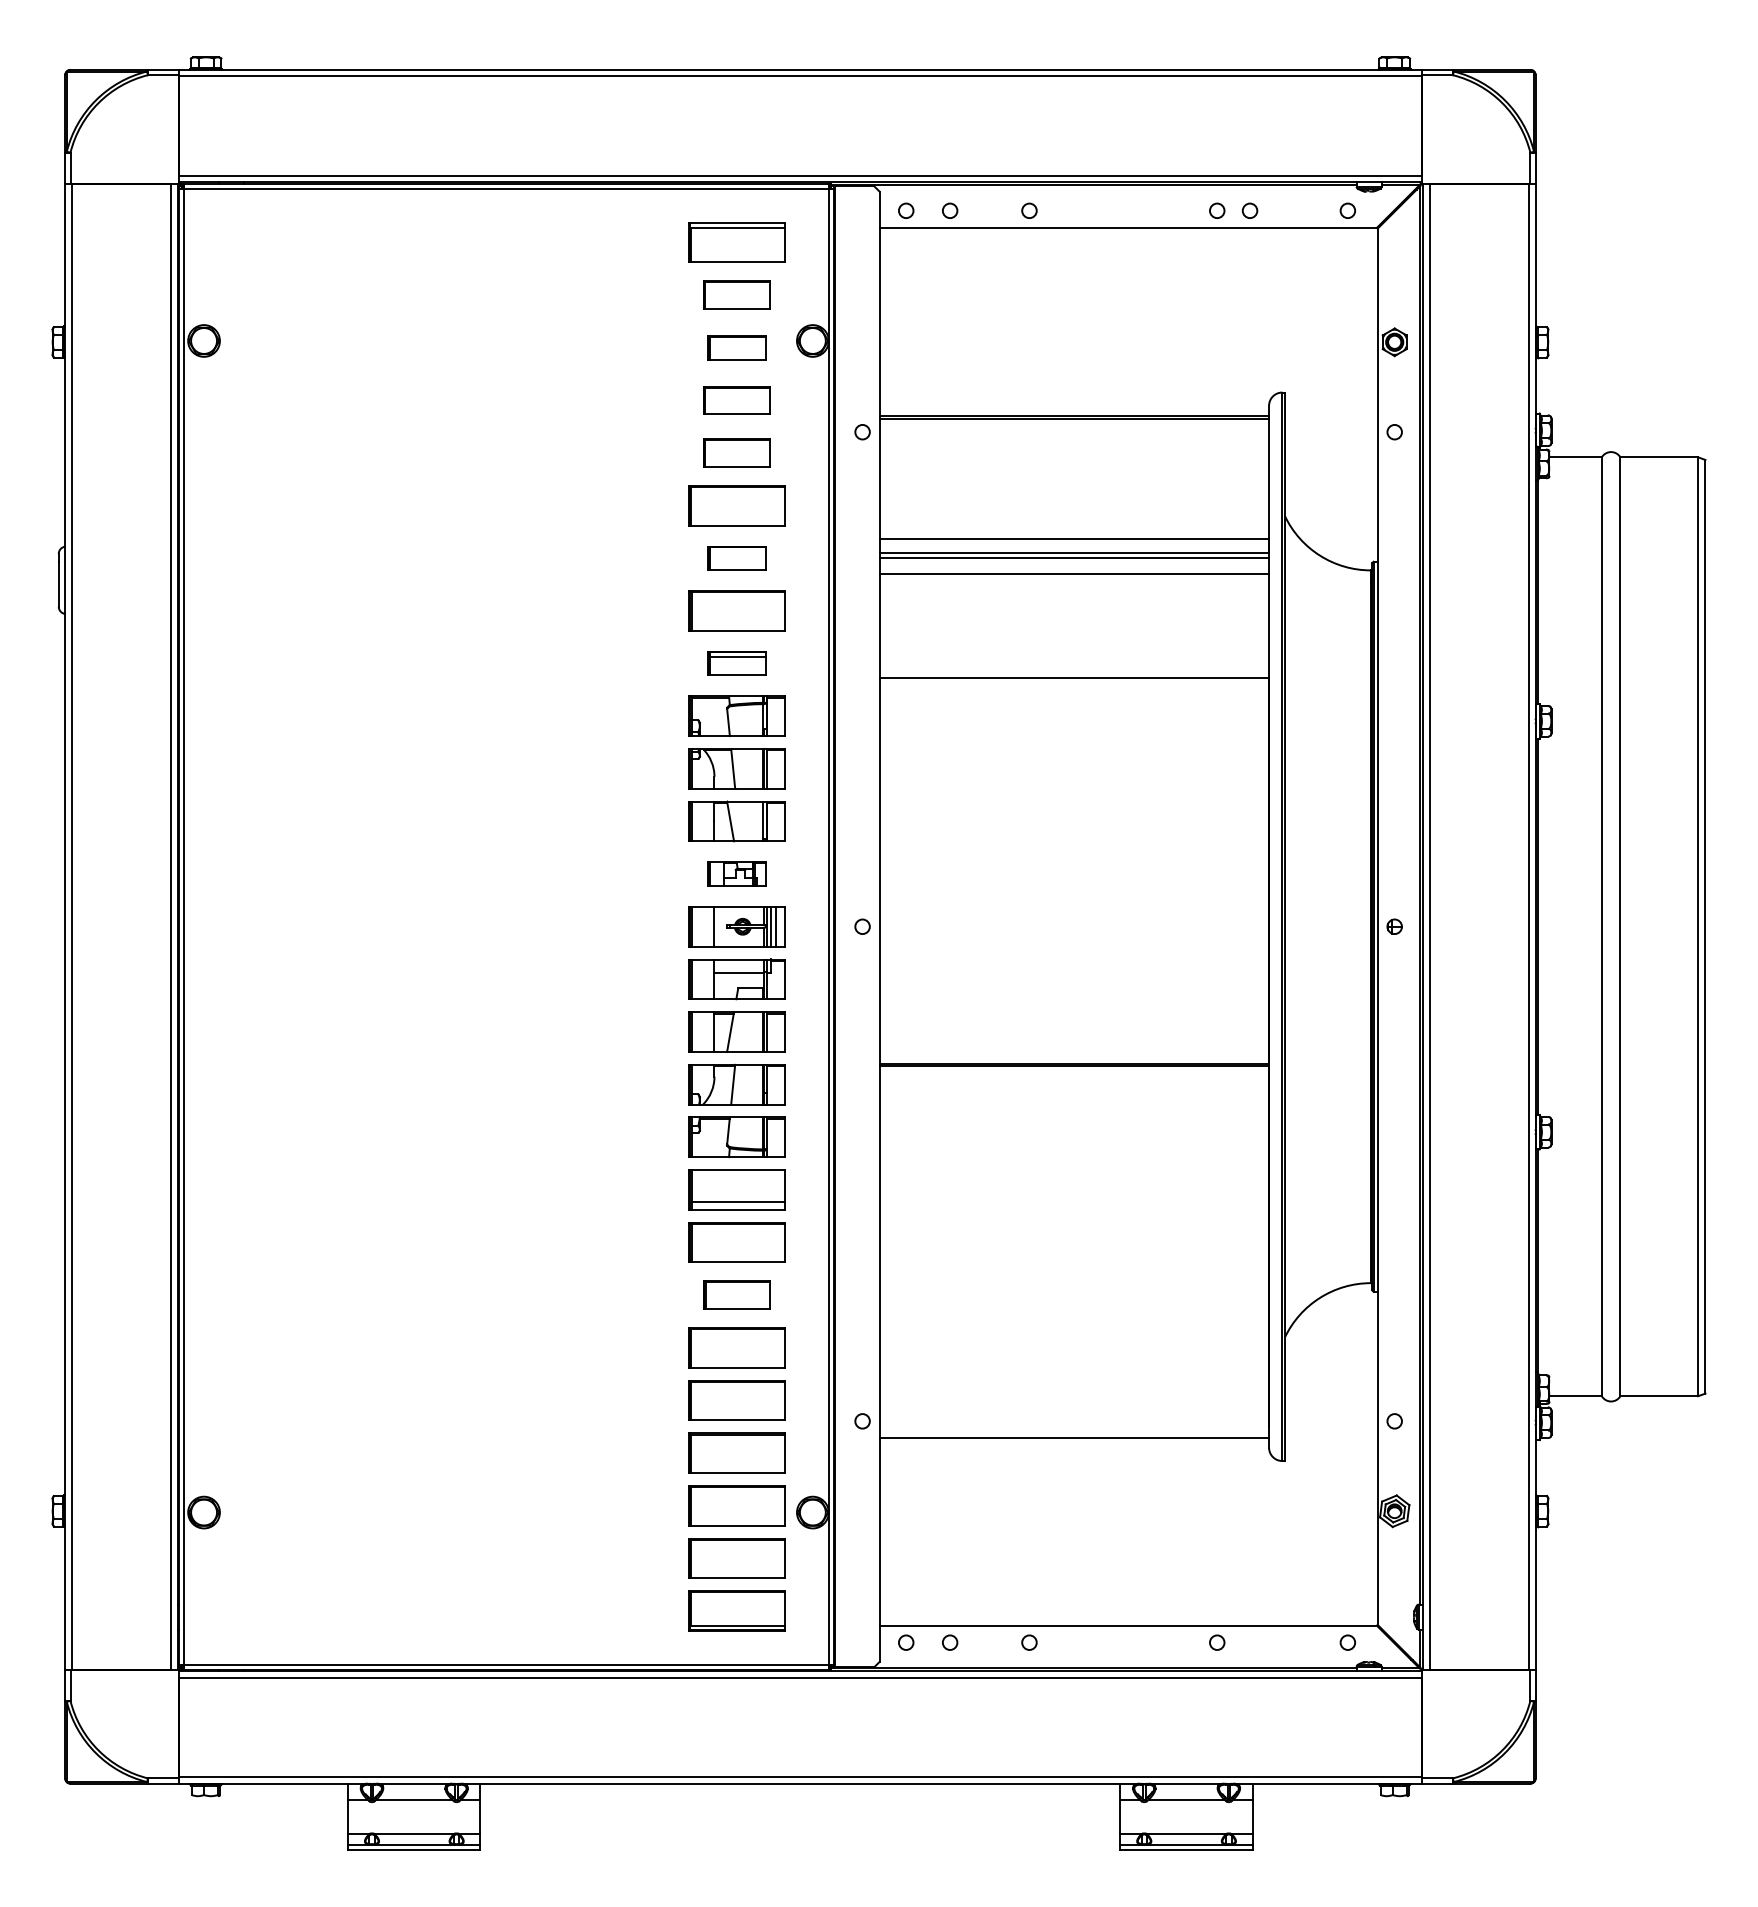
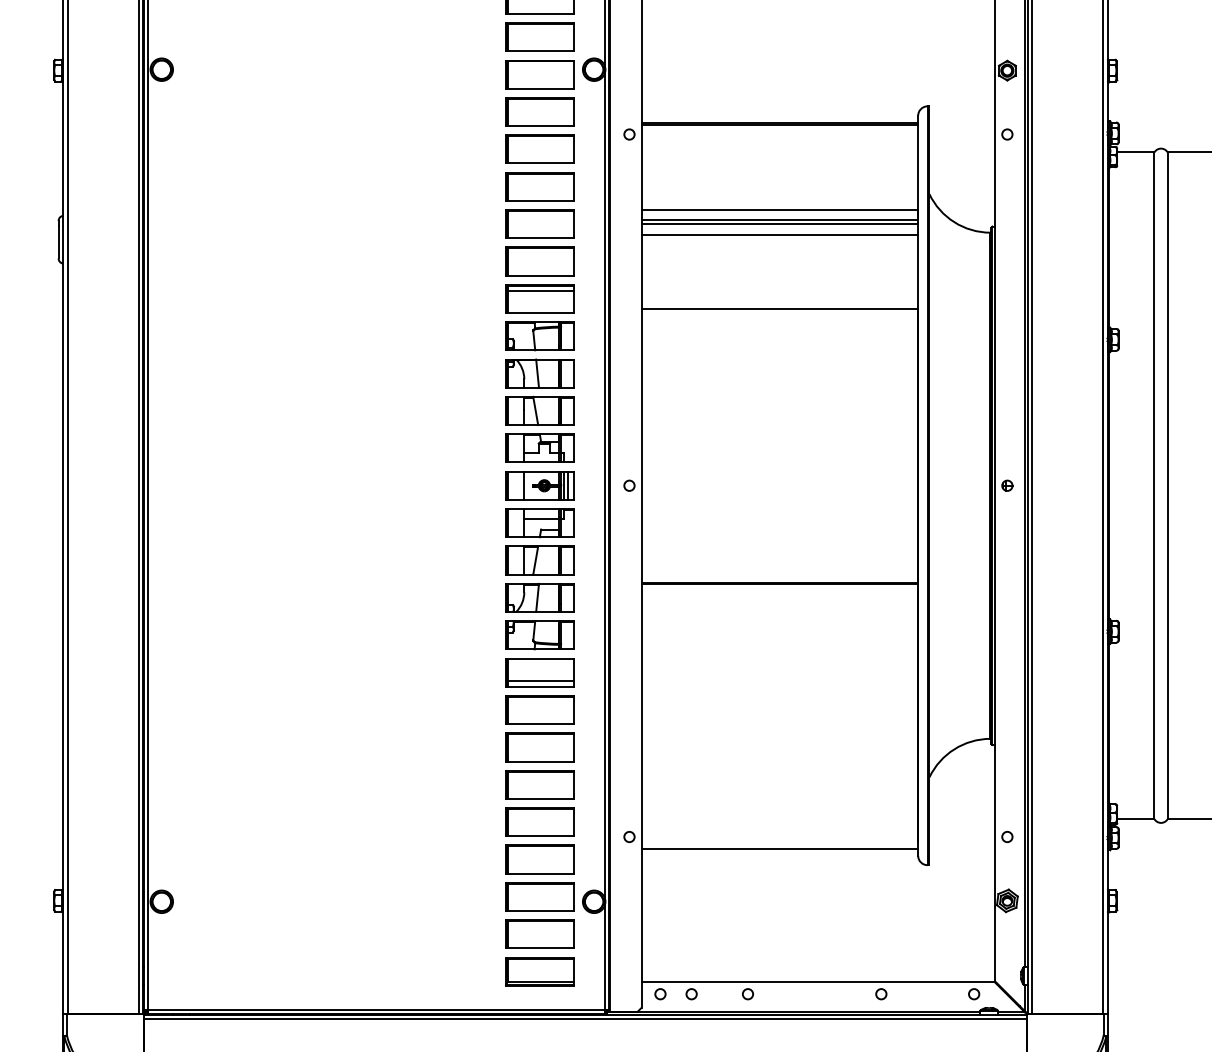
part: (736, 294) -> (539, 36), size x1.43
part: (736, 347) -> (539, 74), size x1.67
part: (736, 400) -> (539, 112), size x1.43
part: (736, 452) -> (539, 148), size x1.43
part: (736, 558) -> (539, 224), size x1.67
part: (736, 663) -> (539, 298), size x1.67
part: (736, 873) -> (539, 447), size x1.67
part: (736, 1294) -> (539, 746), size x1.43

